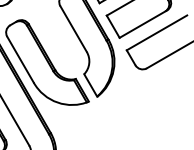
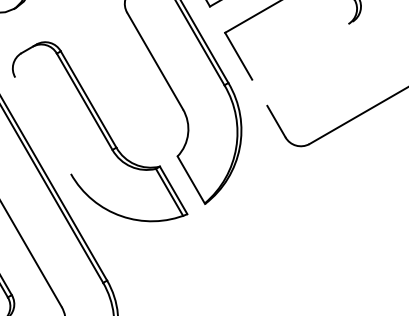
line: (143, 23) -> (302, 49), removed
line: (156, 32) -> (329, 68), removed
line: (20, 59) -> (43, 125), removed

